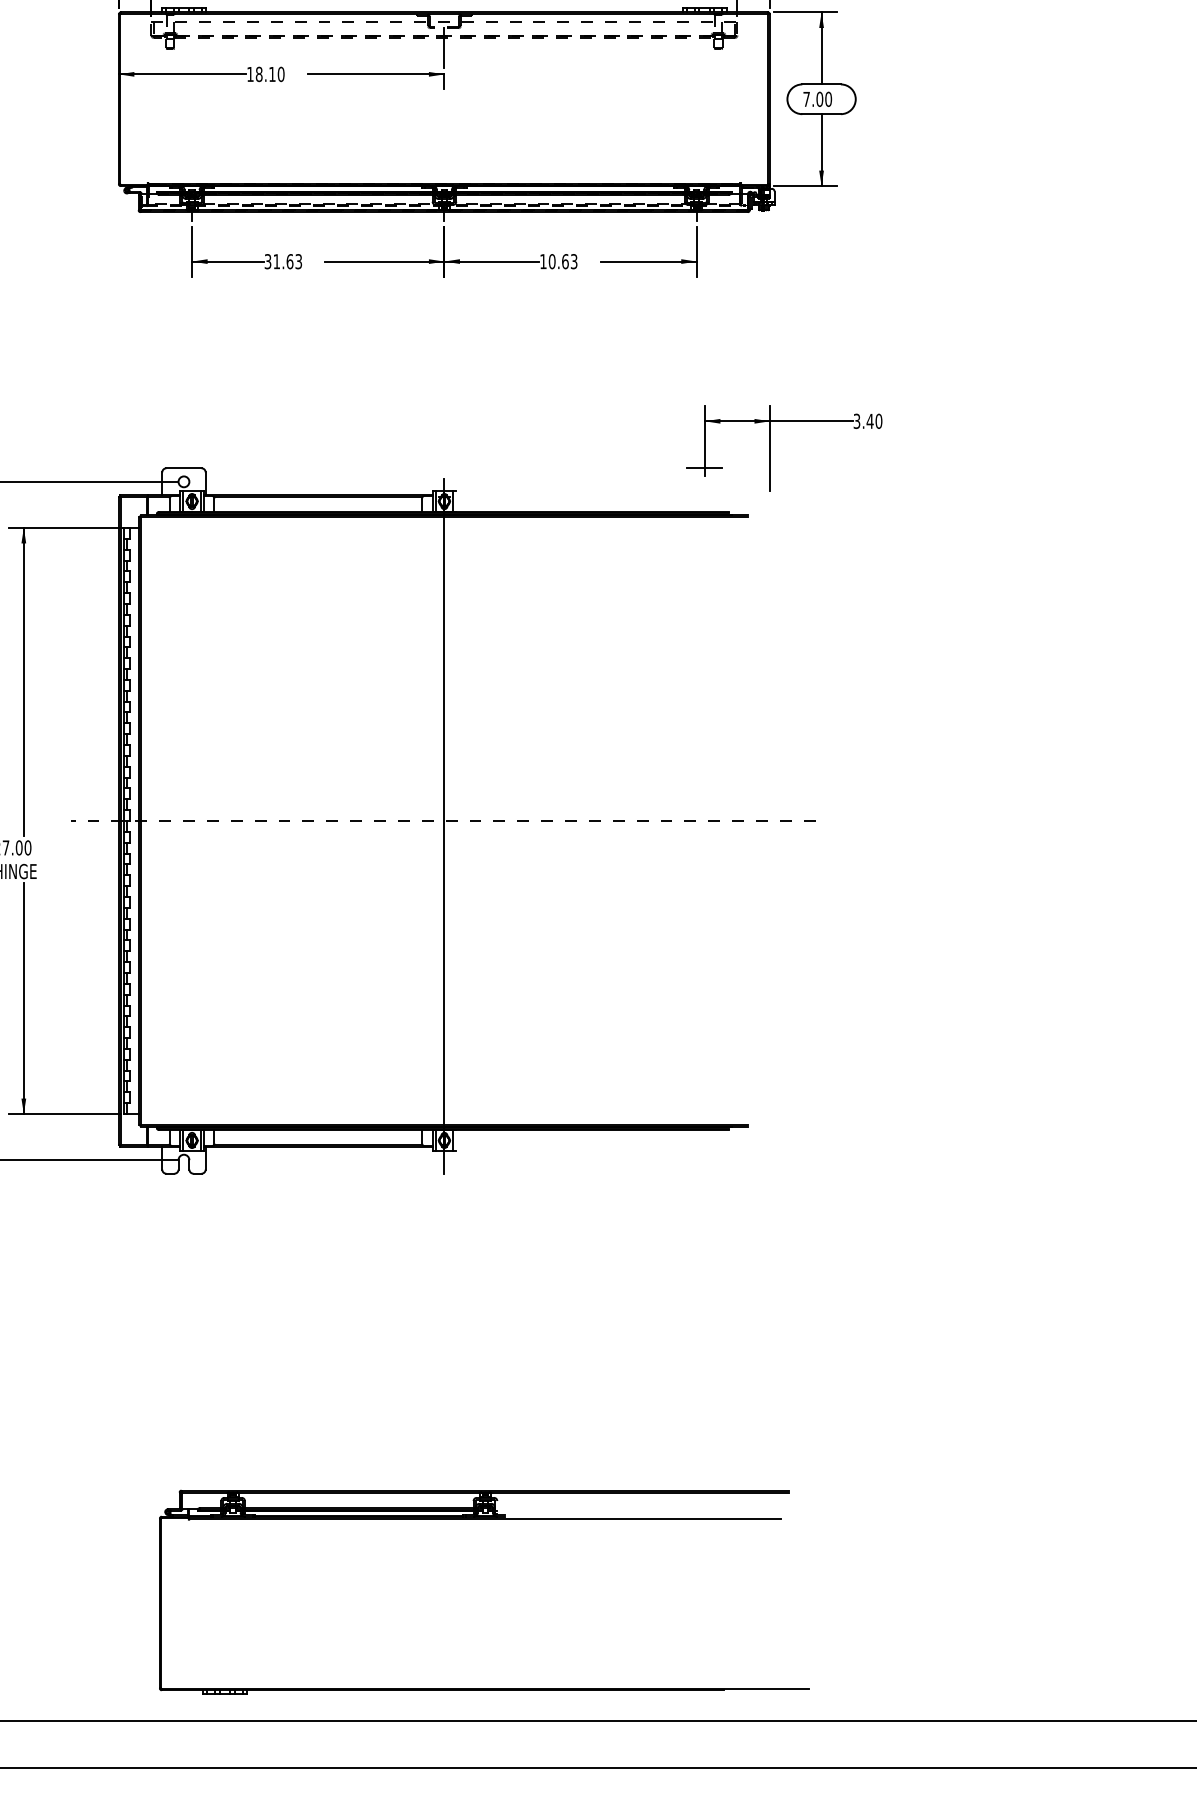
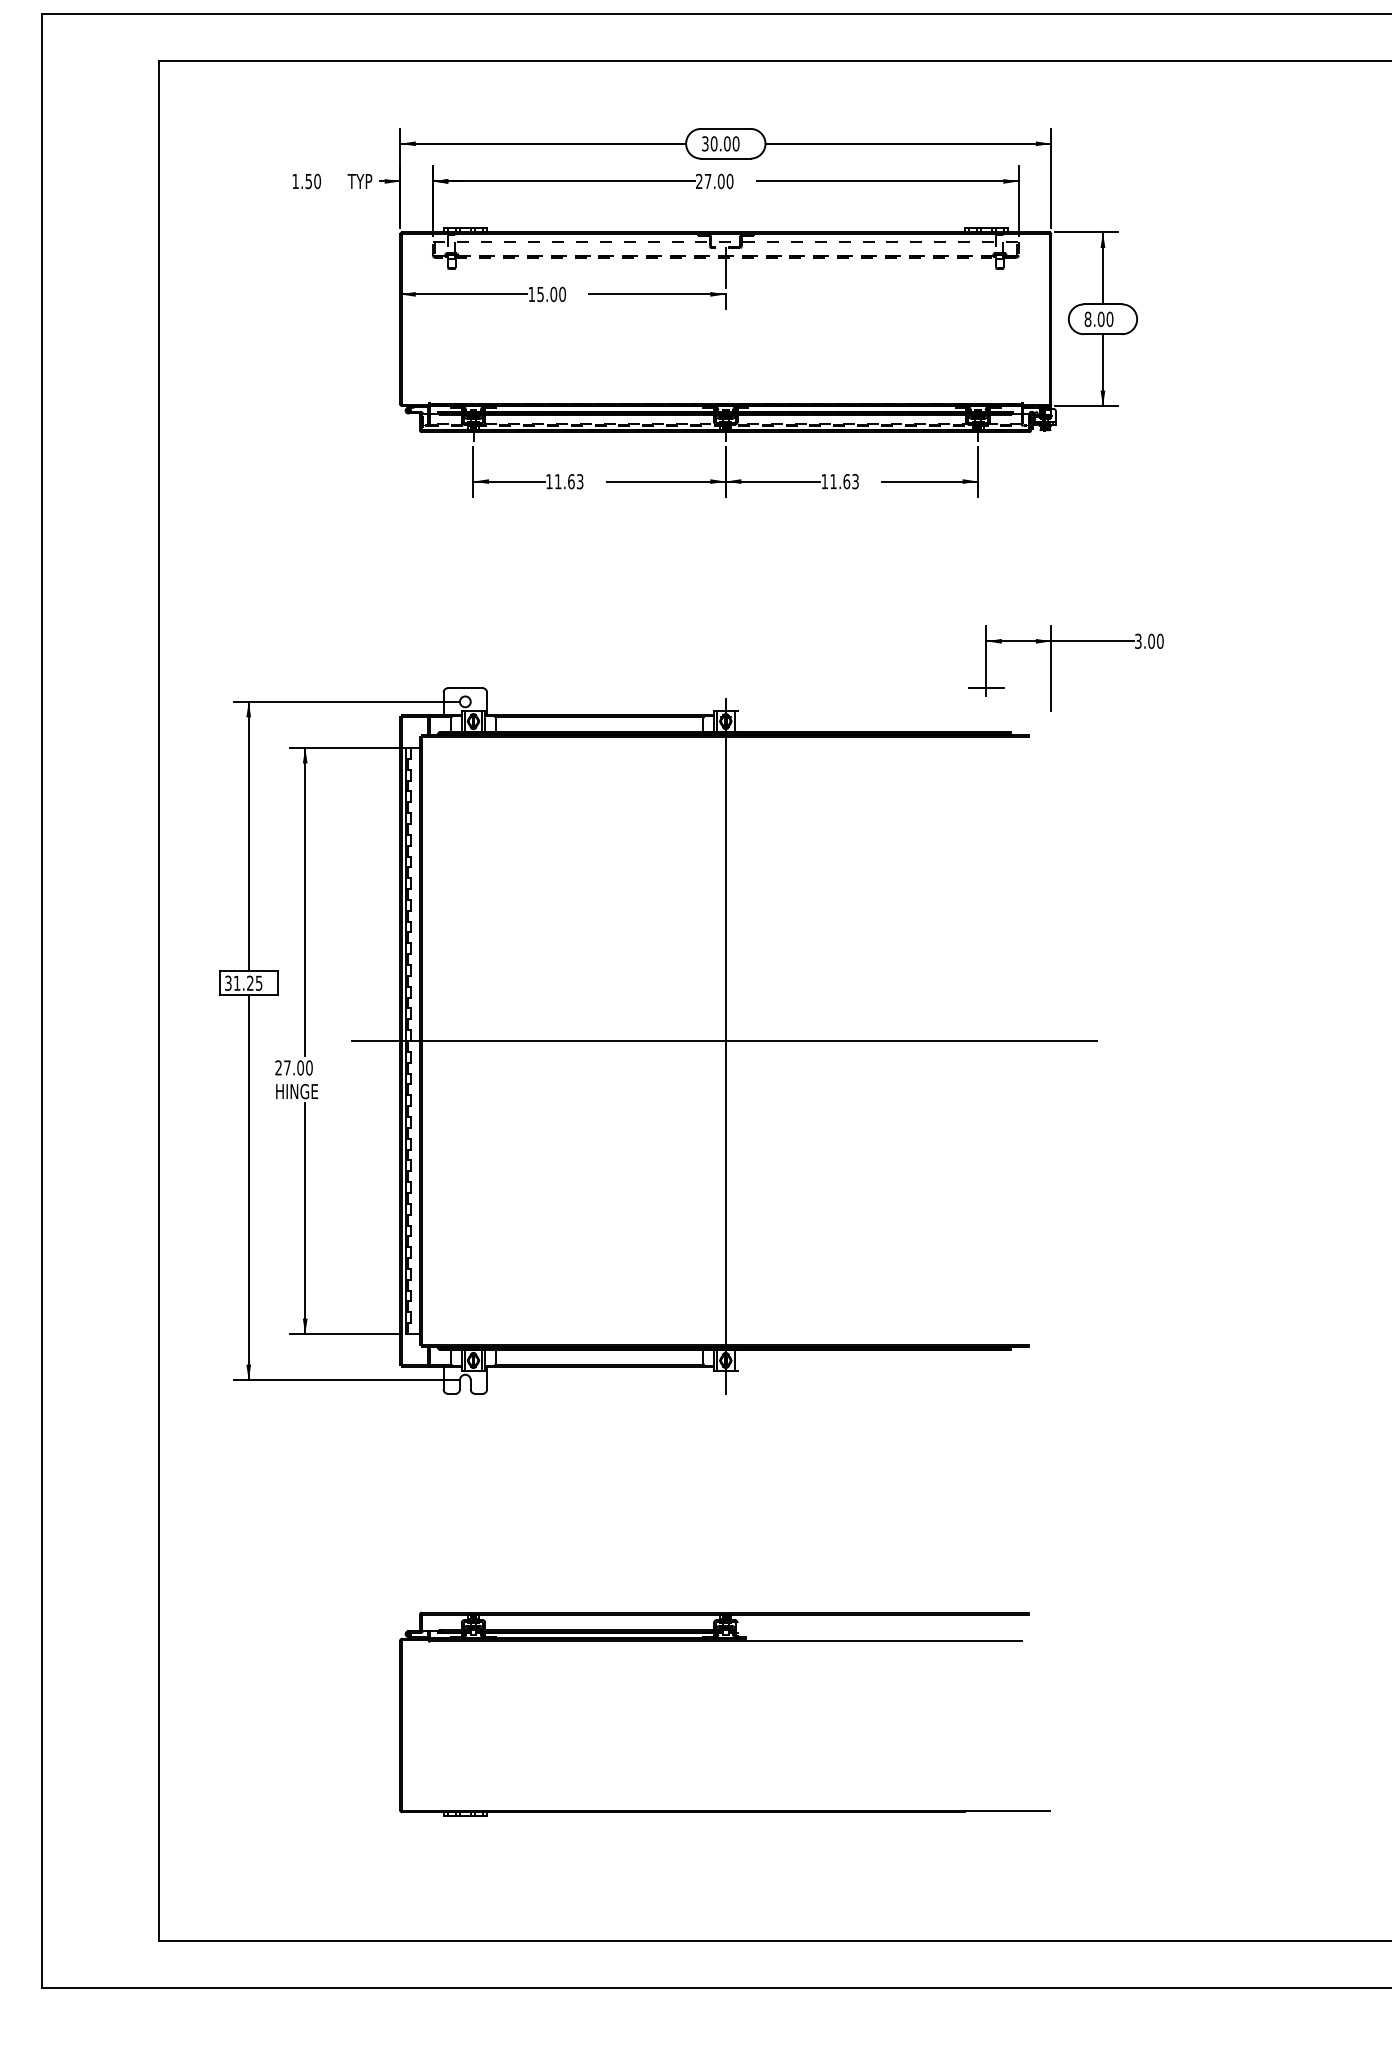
text: (266, 74) -> (547, 294), 18.10 -> 15.00
text: (806, 98) -> (1087, 318), 7.00 -> 8.00
text: (268, 261) -> (549, 481), 31.63 -> 11.63
text: (552, 261) -> (833, 481), 10.63 -> 11.63
text: (870, 420) -> (1151, 640), 3.40 -> 3.00
line: (443, 821) -> (724, 1041), dashed -> solid
part: (484, 1519) -> (724, 1641), moved

